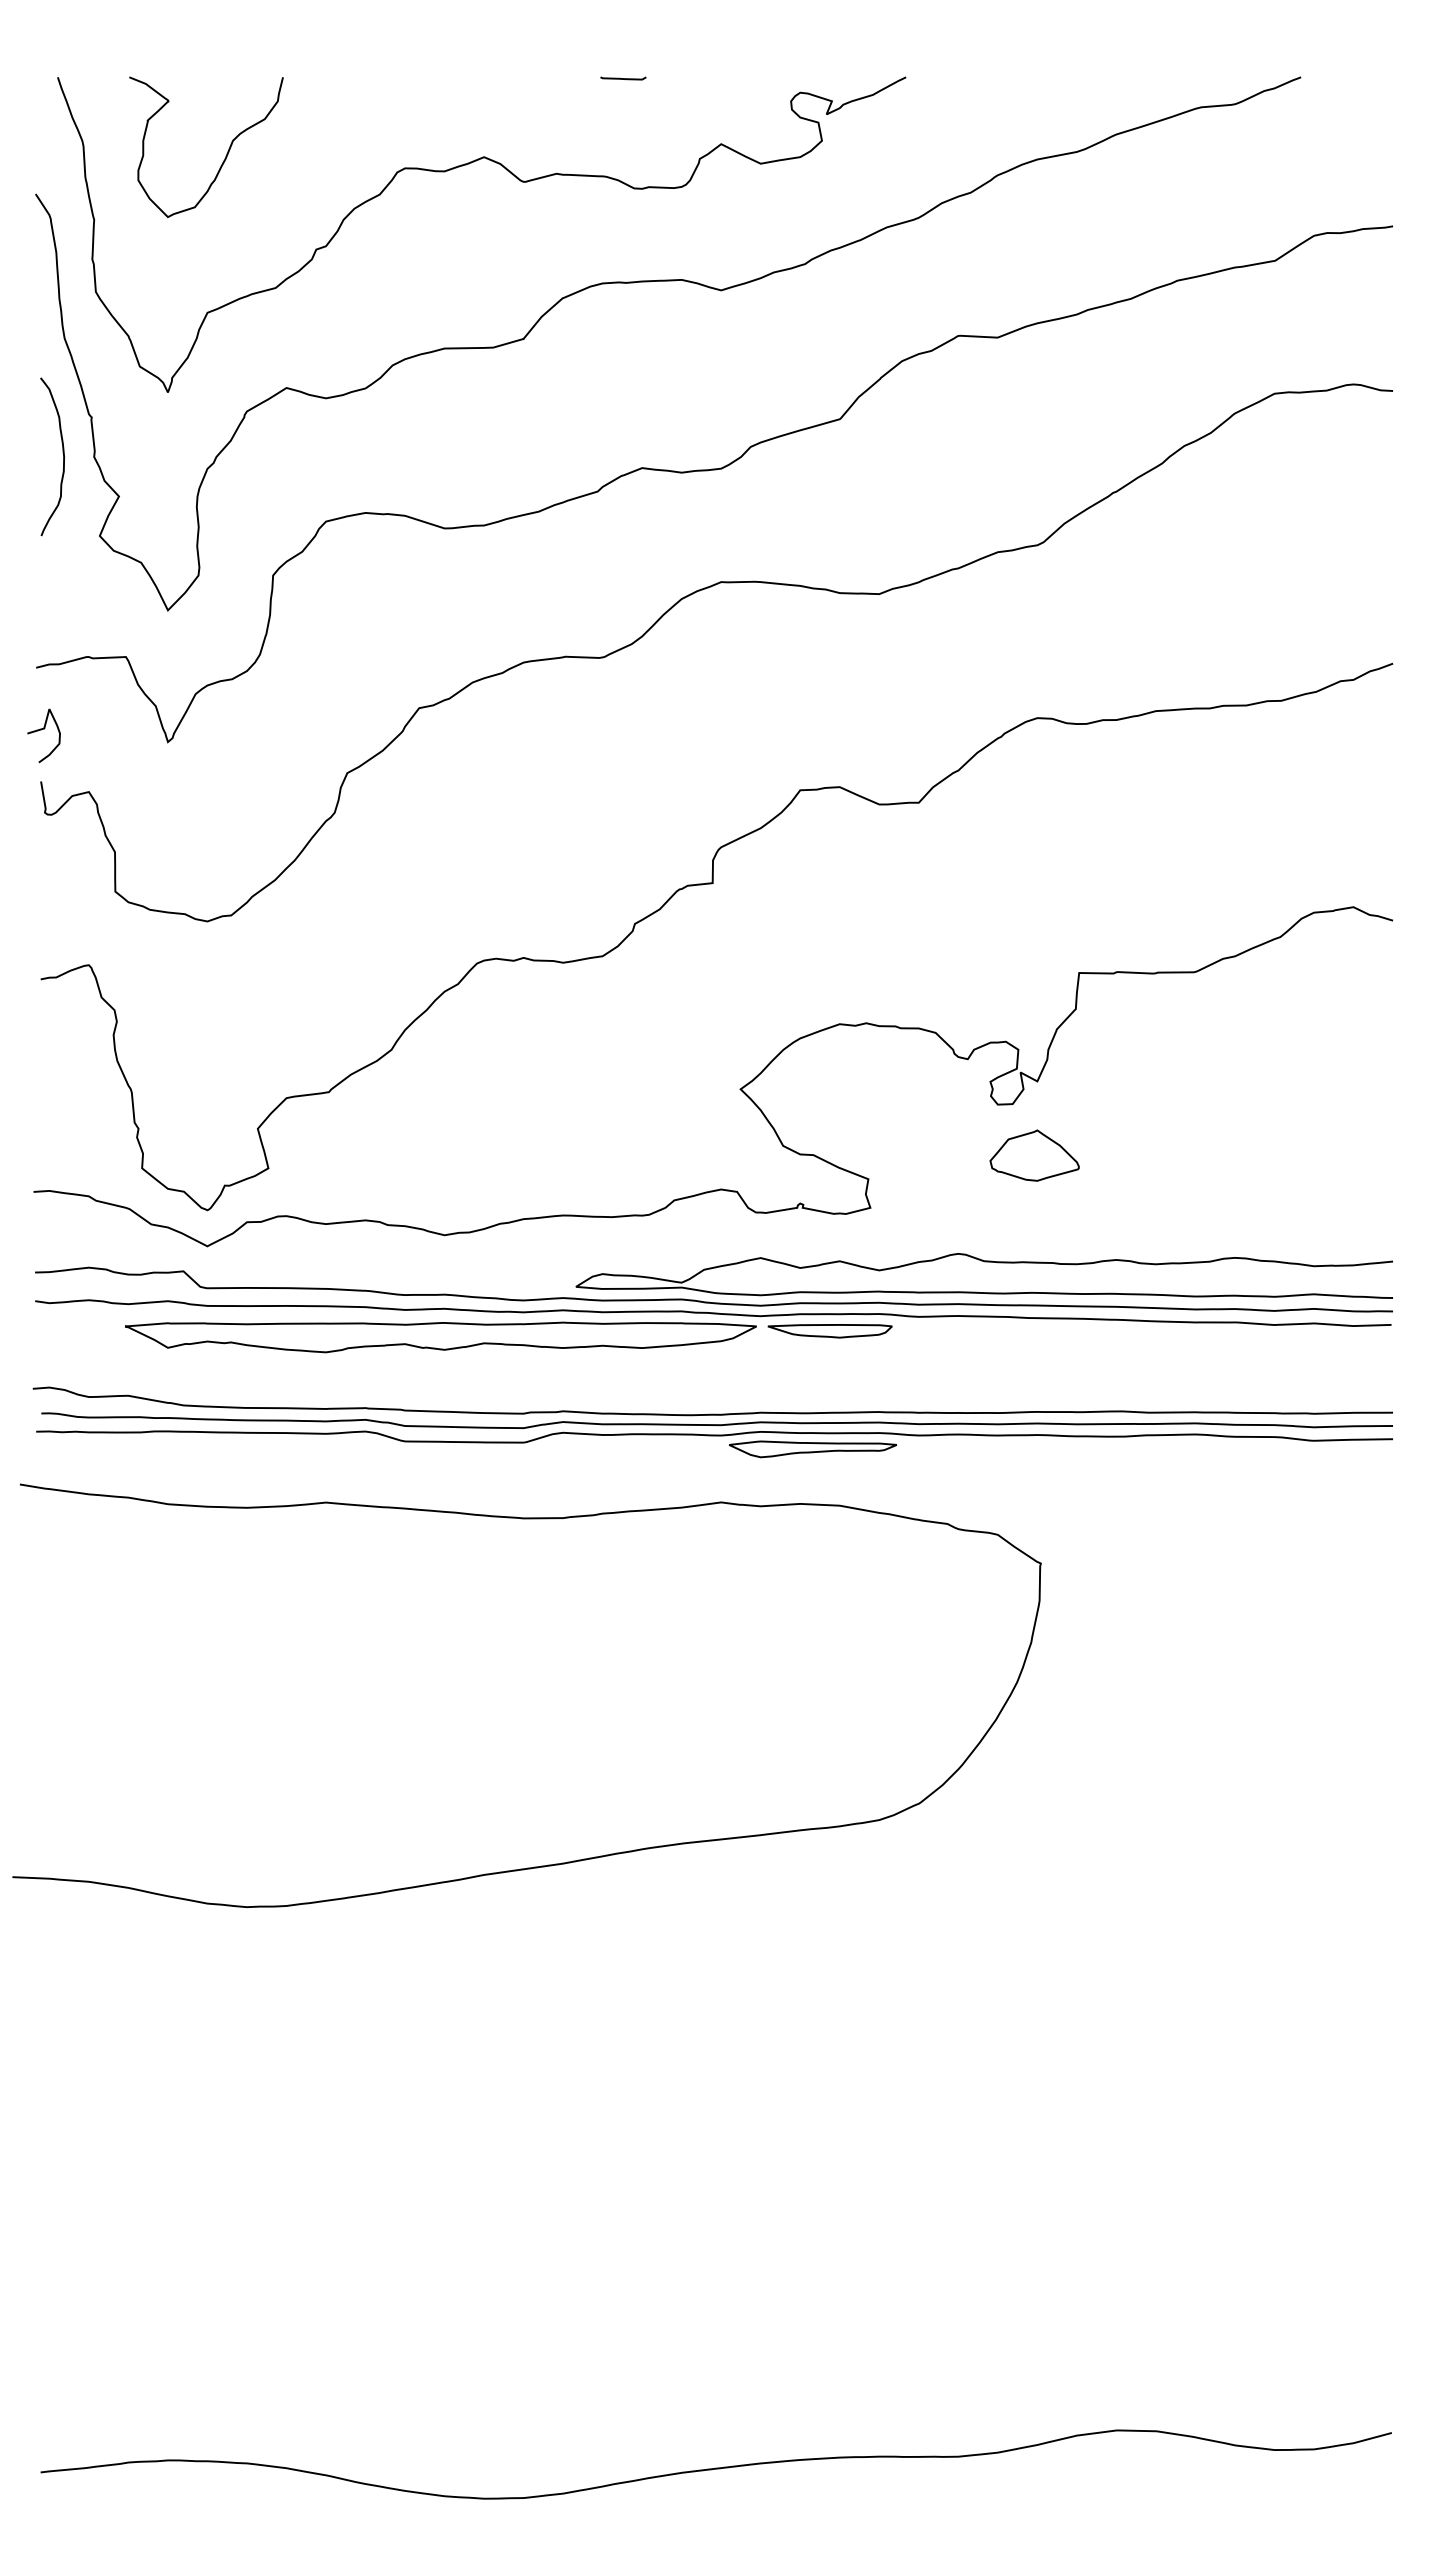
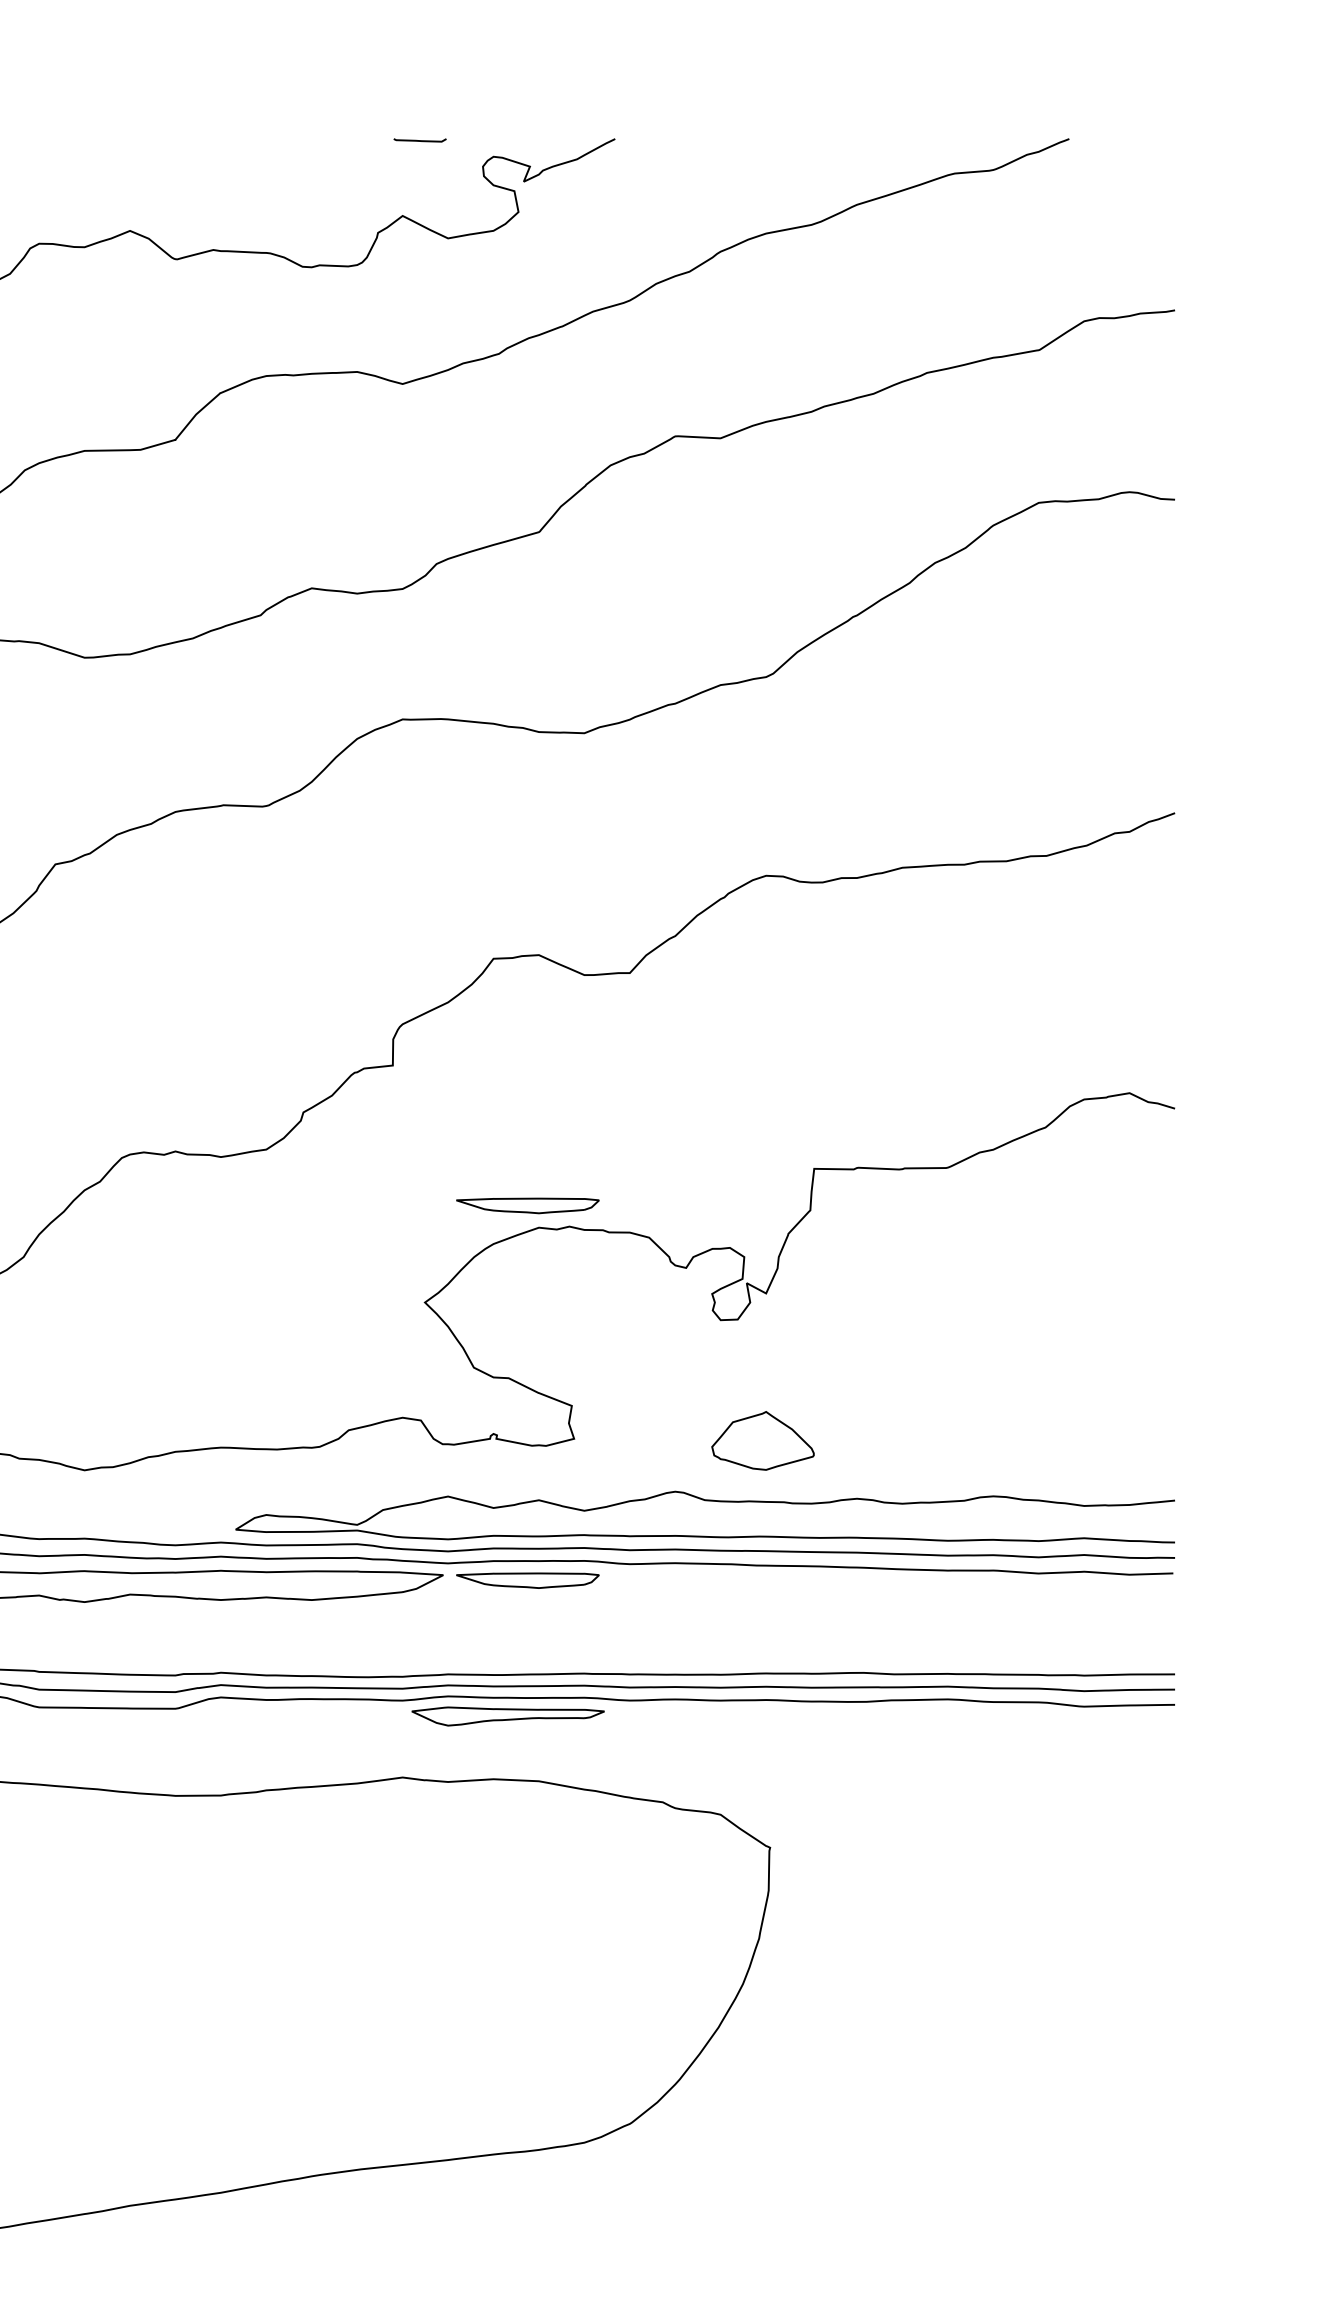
curve: (623, 78) -> (420, 140), moved
part: (829, 1005) -> (527, 1206), added
part: (1034, 1155) -> (762, 1440), moved

